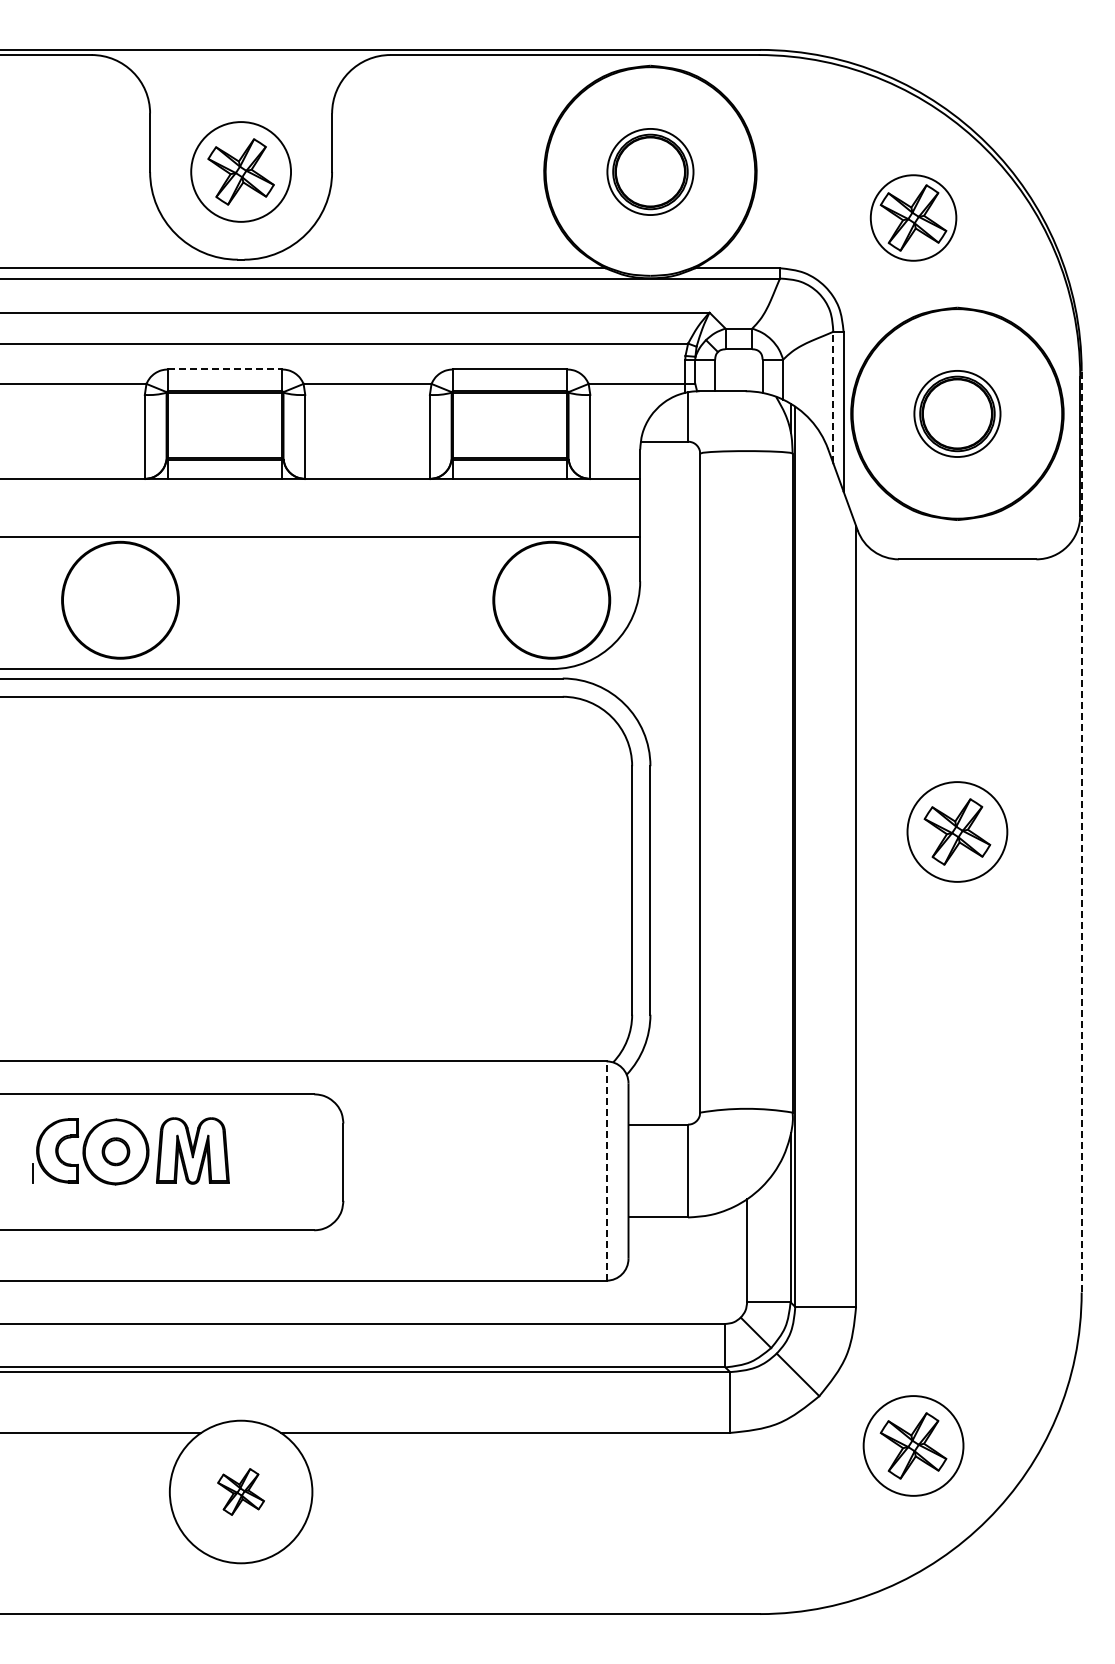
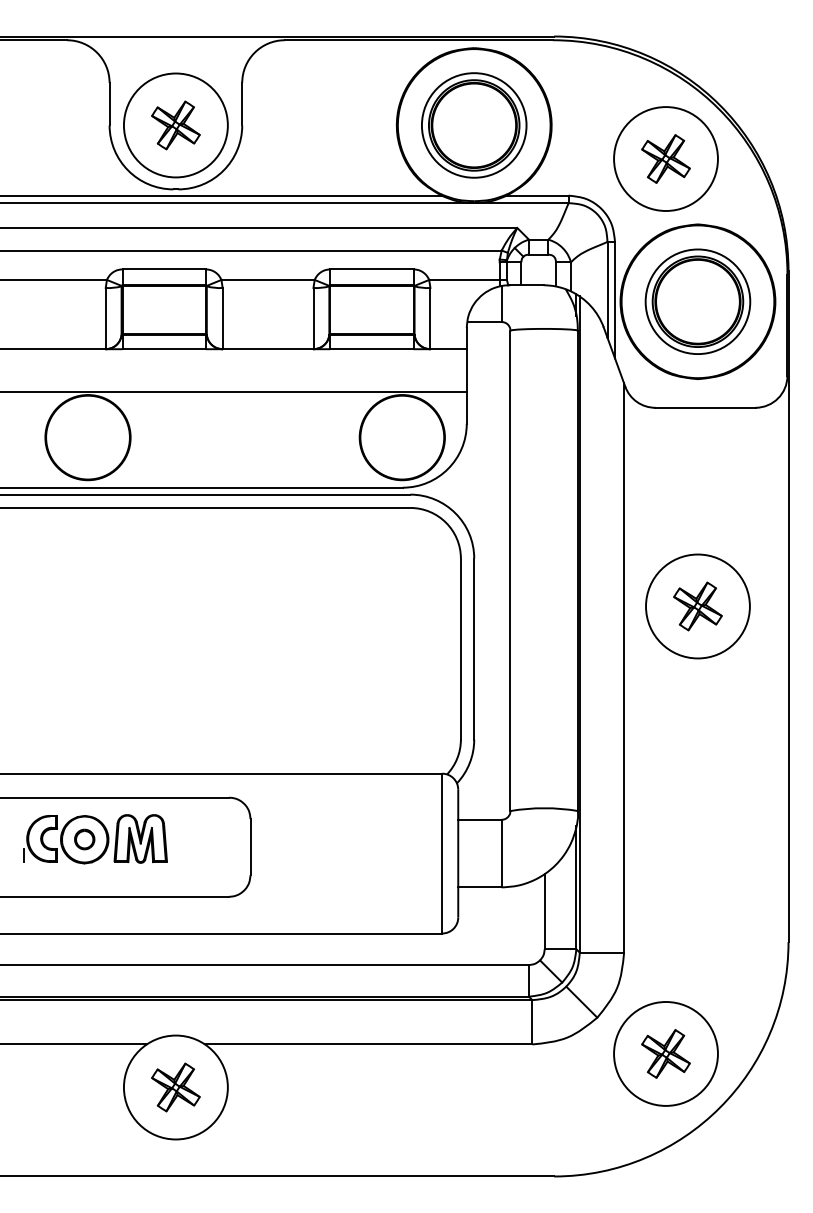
circle: (240, 171) -> (175, 125), size x1.43
part: (650, 171) -> (474, 125), size x1.67
circle: (913, 217) -> (665, 158), size x1.67
line: (225, 369) -> (164, 269), dashed -> solid
line: (833, 397) -> (607, 289), dashed -> solid
part: (957, 413) -> (698, 301), size x1.67
circle: (957, 831) -> (698, 606), size x1.43
line: (1081, 831) -> (788, 606), dashed -> solid
line: (606, 1171) -> (442, 853), dashed -> solid
circle: (913, 1445) -> (665, 1053), size x1.43
part: (240, 1491) -> (175, 1087), size x1.43

